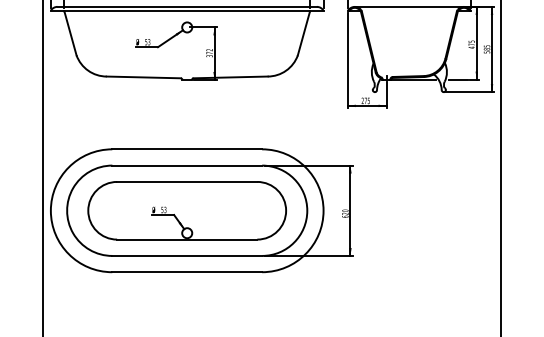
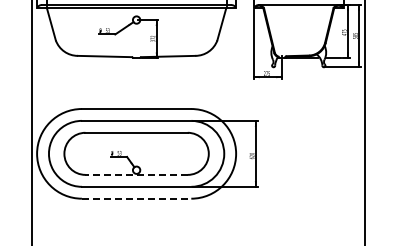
line: (187, 239) -> (136, 174), solid -> dashed
line: (187, 271) -> (136, 198), solid -> dashed

